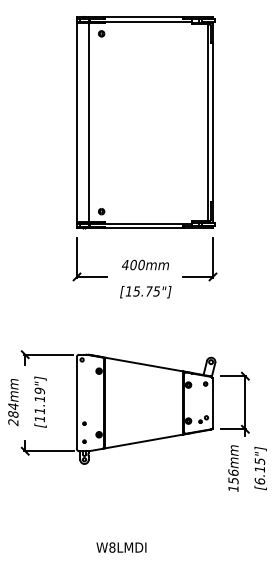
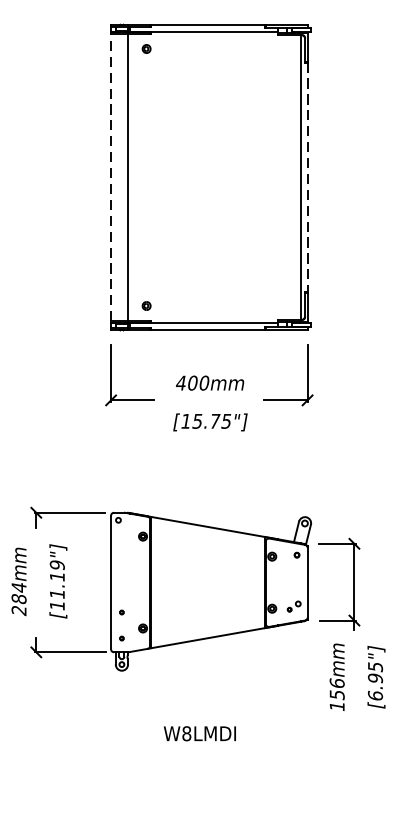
line: (77, 121) -> (111, 175), solid -> dashed
line: (212, 122) -> (306, 177), solid -> dashed
text: (259, 469) -> (374, 678), [6.15"] -> [6.95"]
text: (121, 547) -> (199, 733), moved

